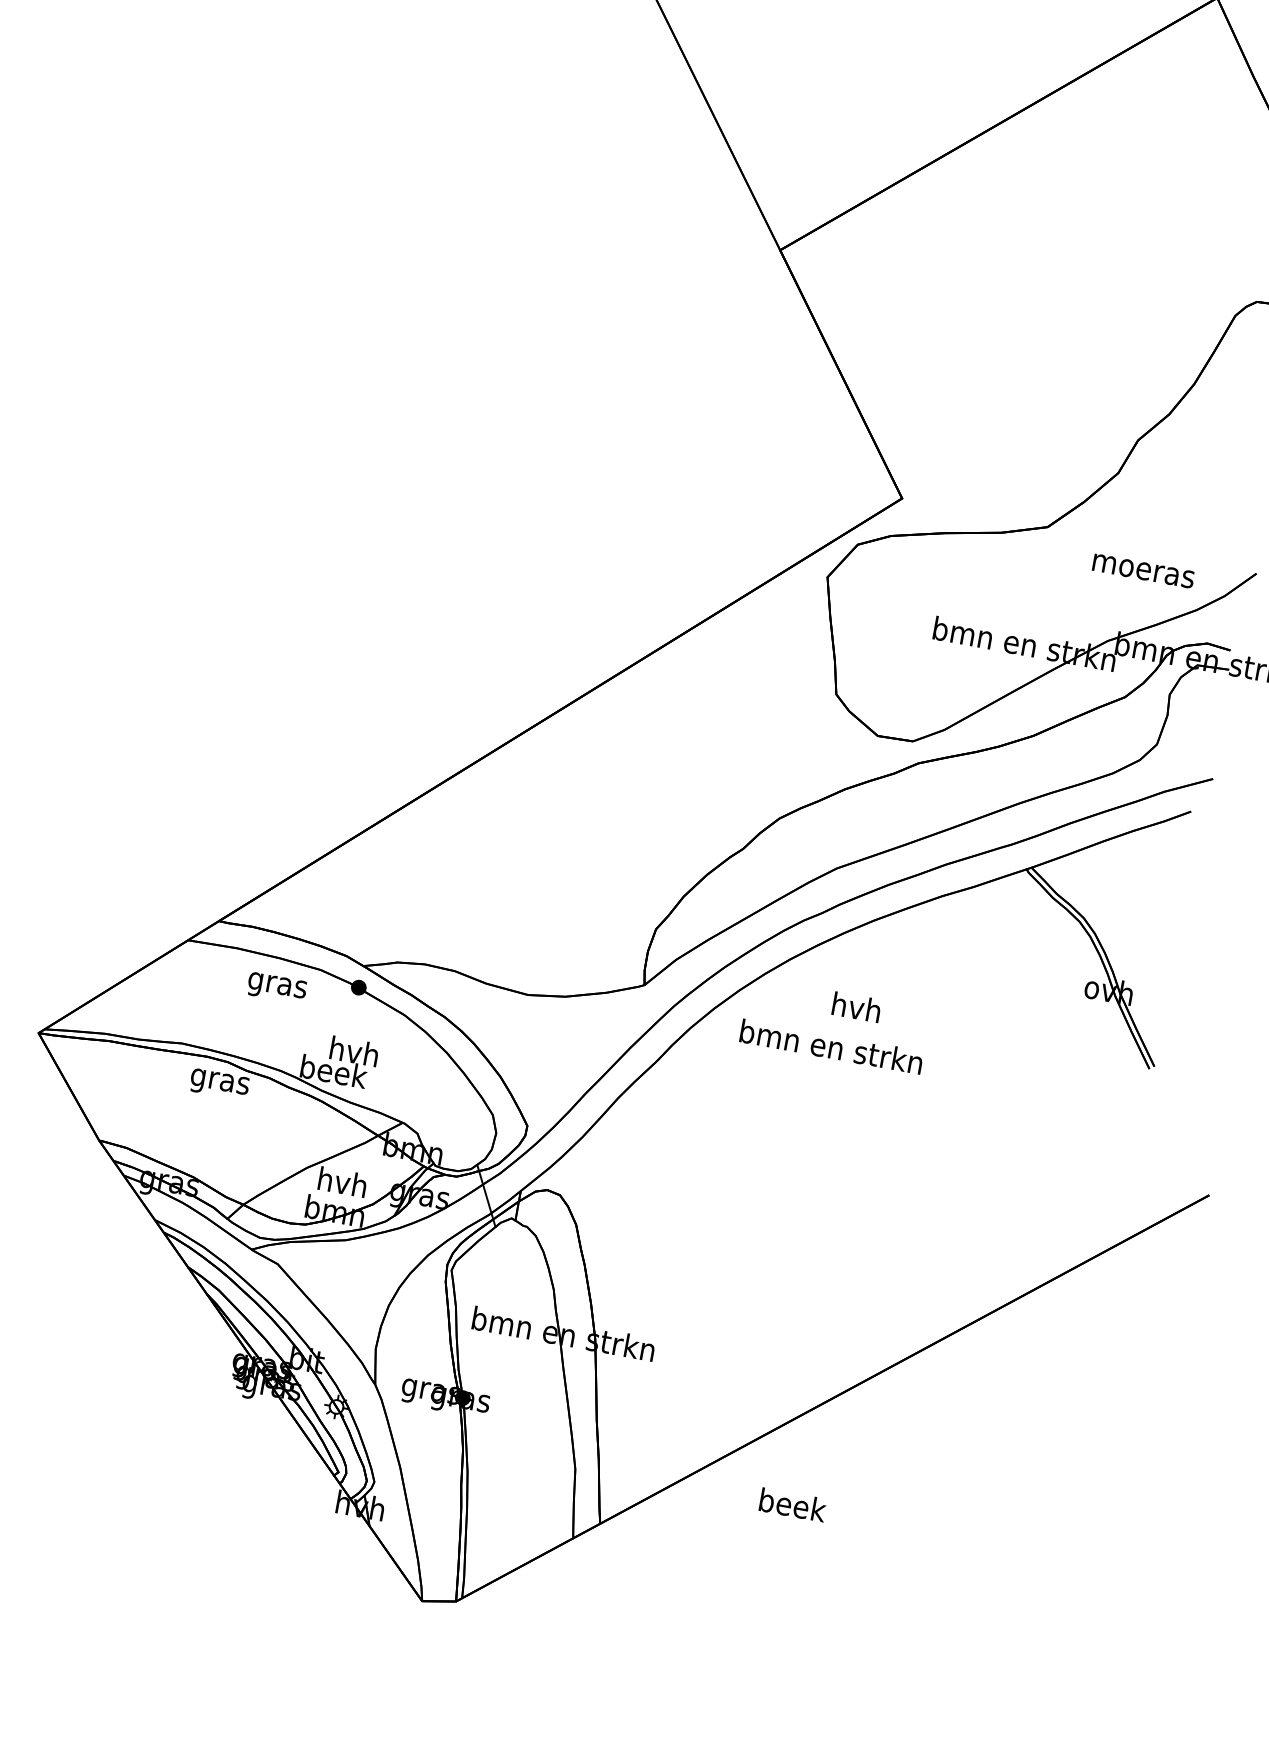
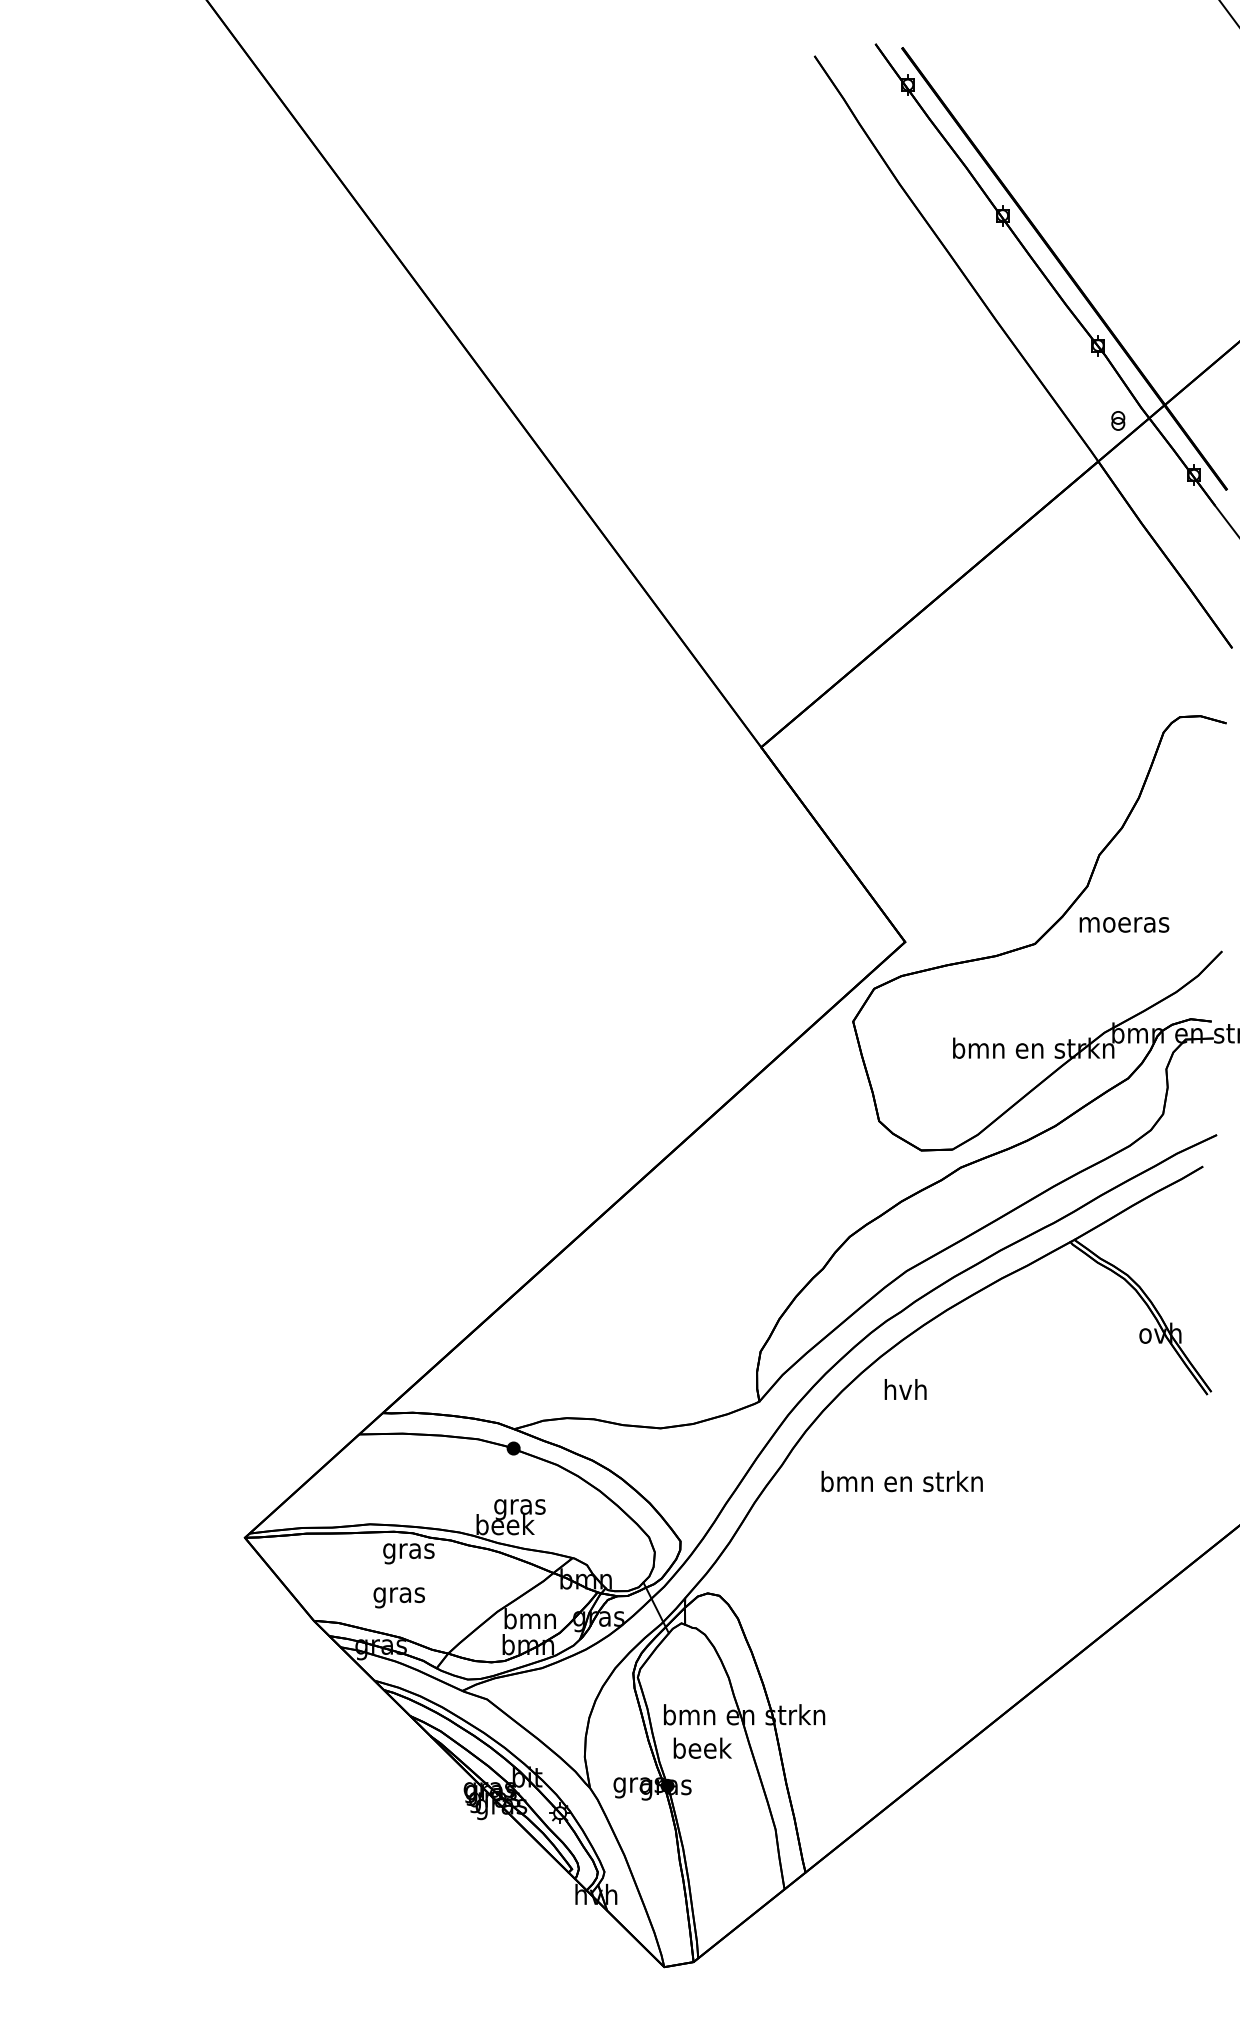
text: (1143, 570) -> (1124, 924), moved
text: (276, 987) -> (398, 1597), moved
text: (856, 1007) -> (905, 1389), moved
text: (830, 1046) -> (901, 1481), moved
text: (353, 1053) -> (519, 1506), hvh -> gras
text: (341, 1181) -> (529, 1618), hvh -> bmn
text: (792, 1504) -> (702, 1747), moved

